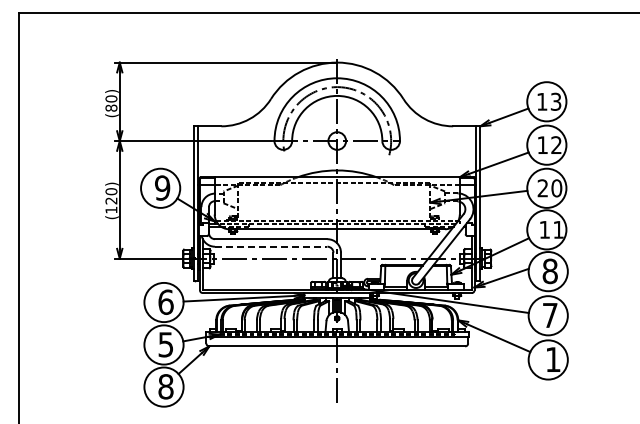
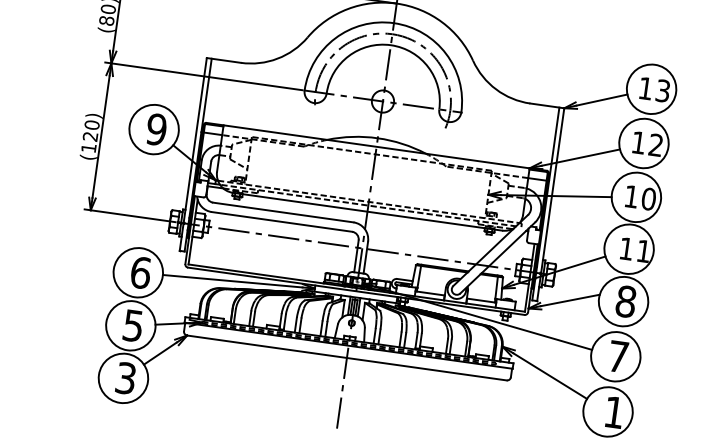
text: (542, 188) -> (630, 196), 20 -> 10
line: (271, 246) -> (282, 221), dashed -> solid
text: (165, 386) -> (125, 377), 8 -> 3

